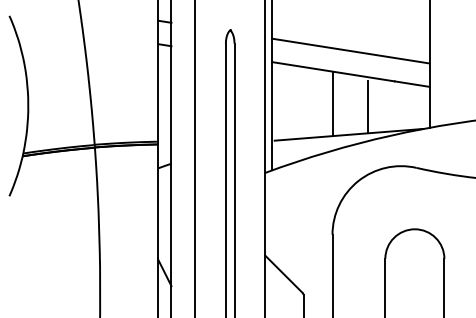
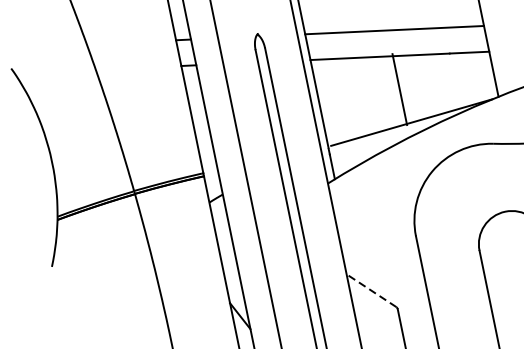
line: (332, 103) -> (399, 89), moved
line: (368, 107) -> (426, 88), removed
line: (283, 274) -> (371, 291), solid -> dashed

